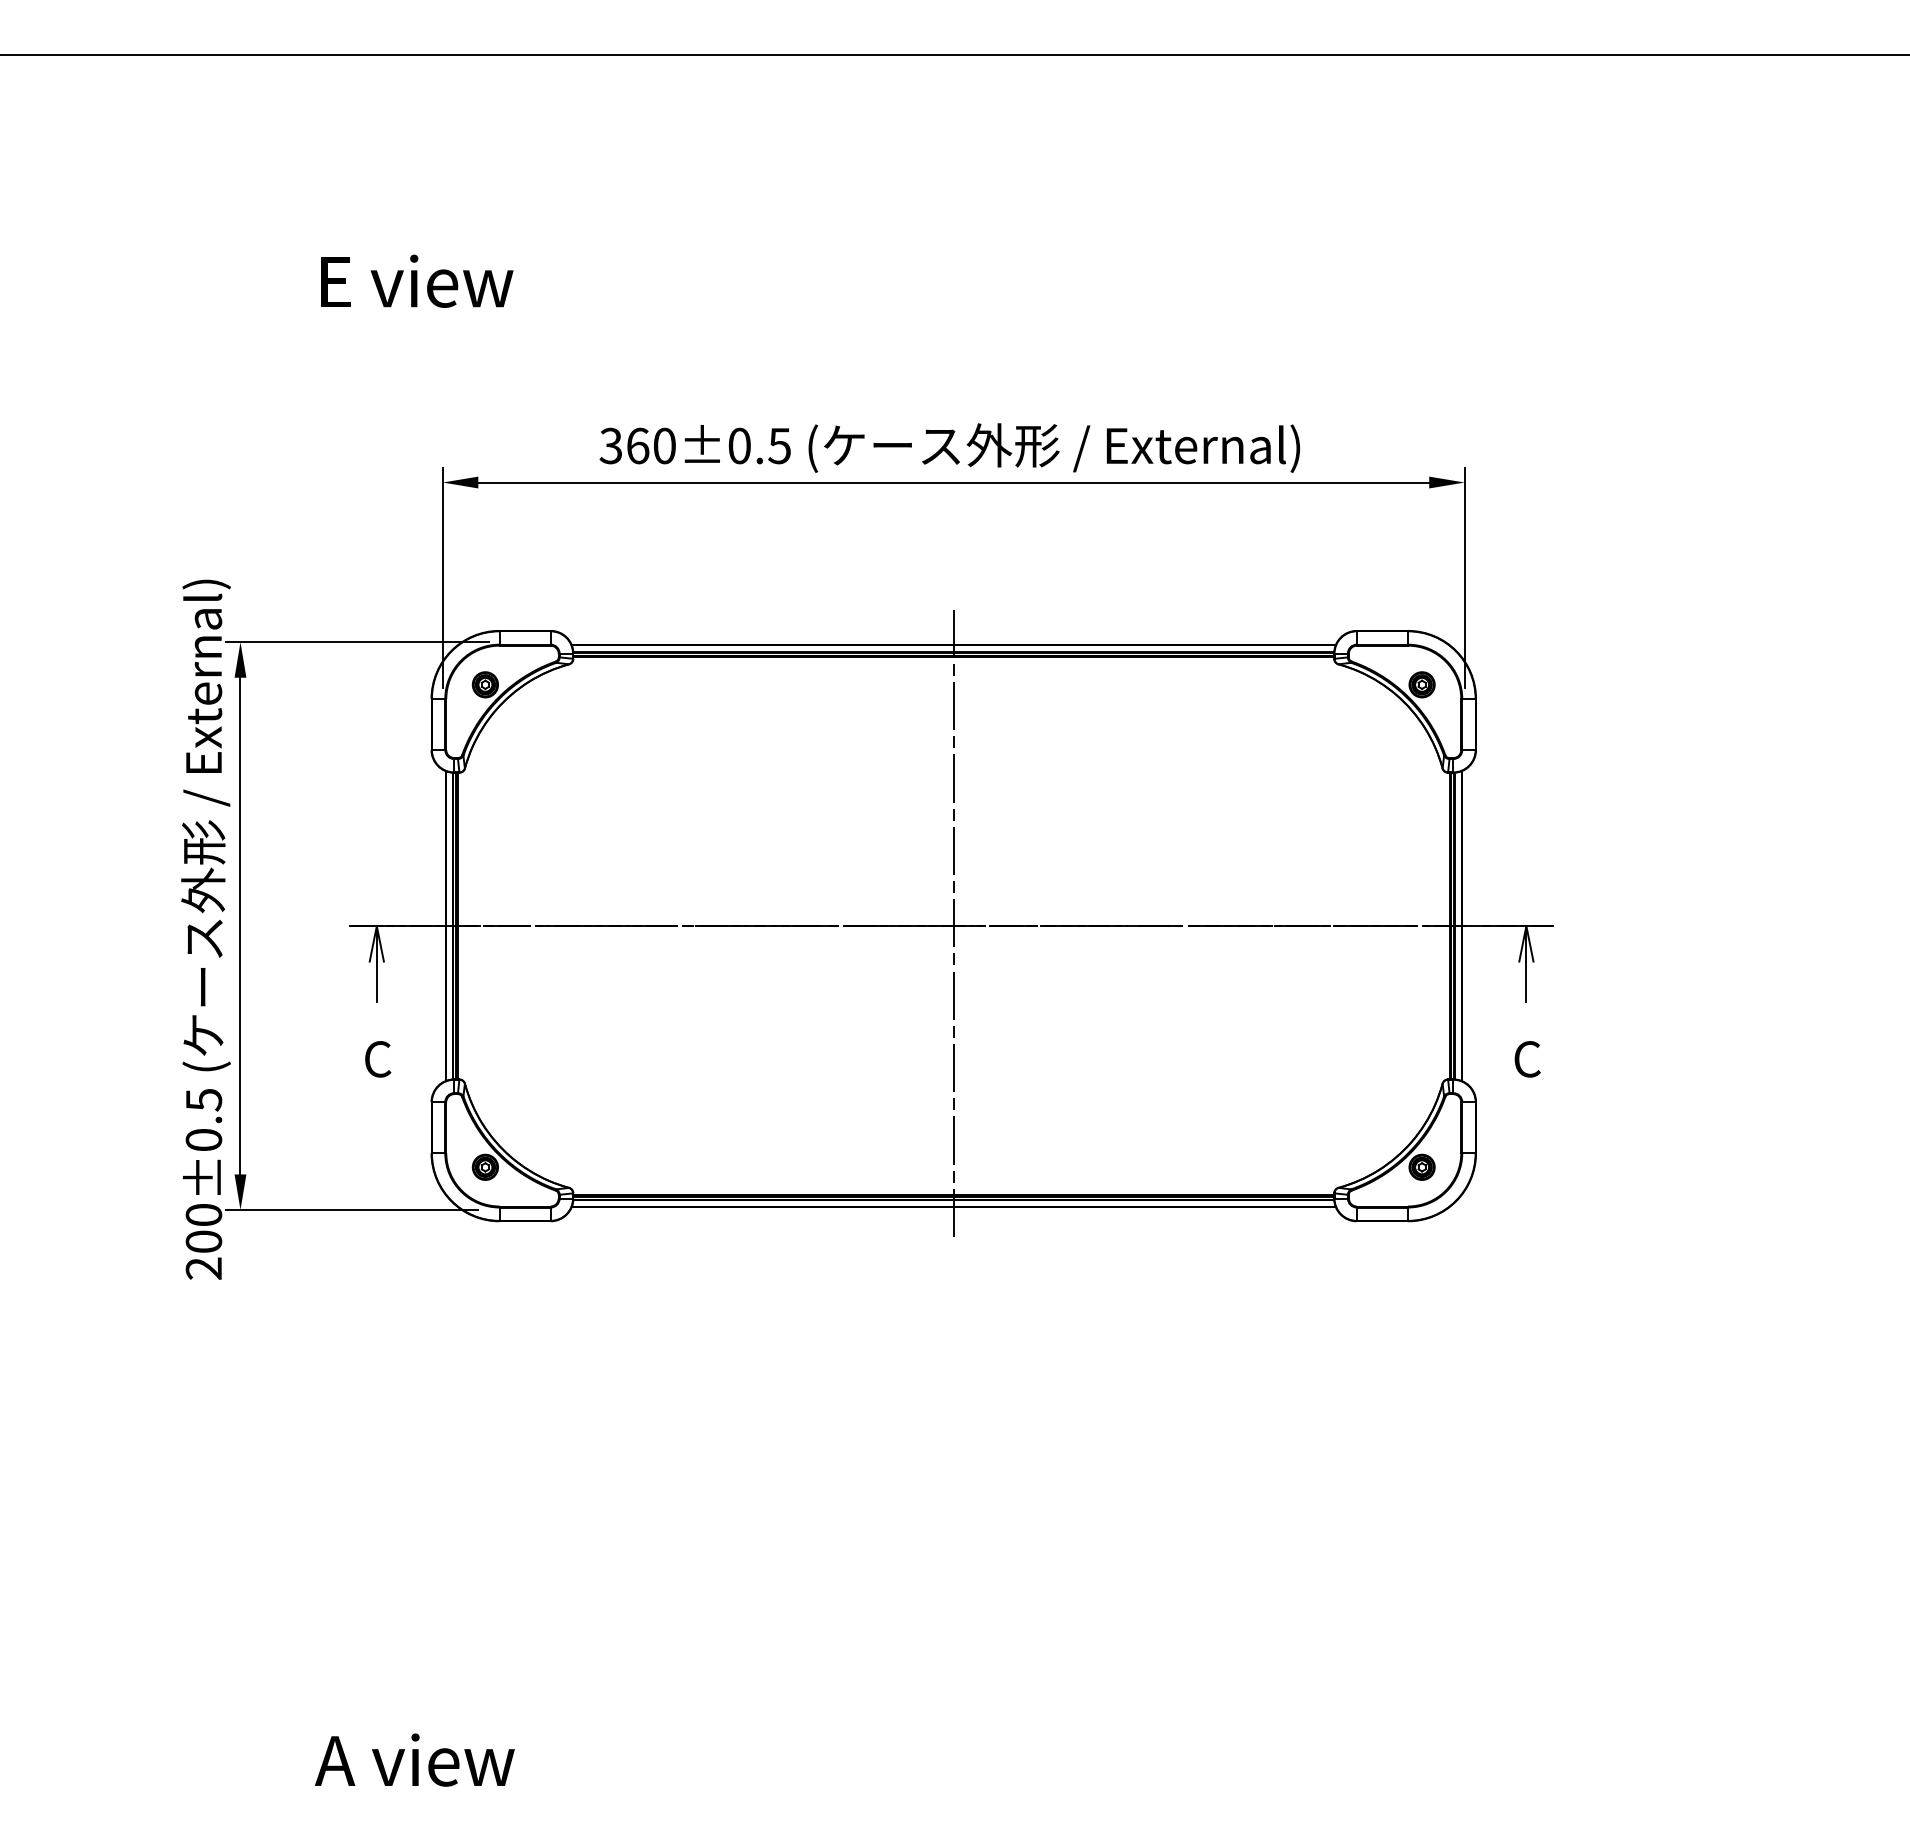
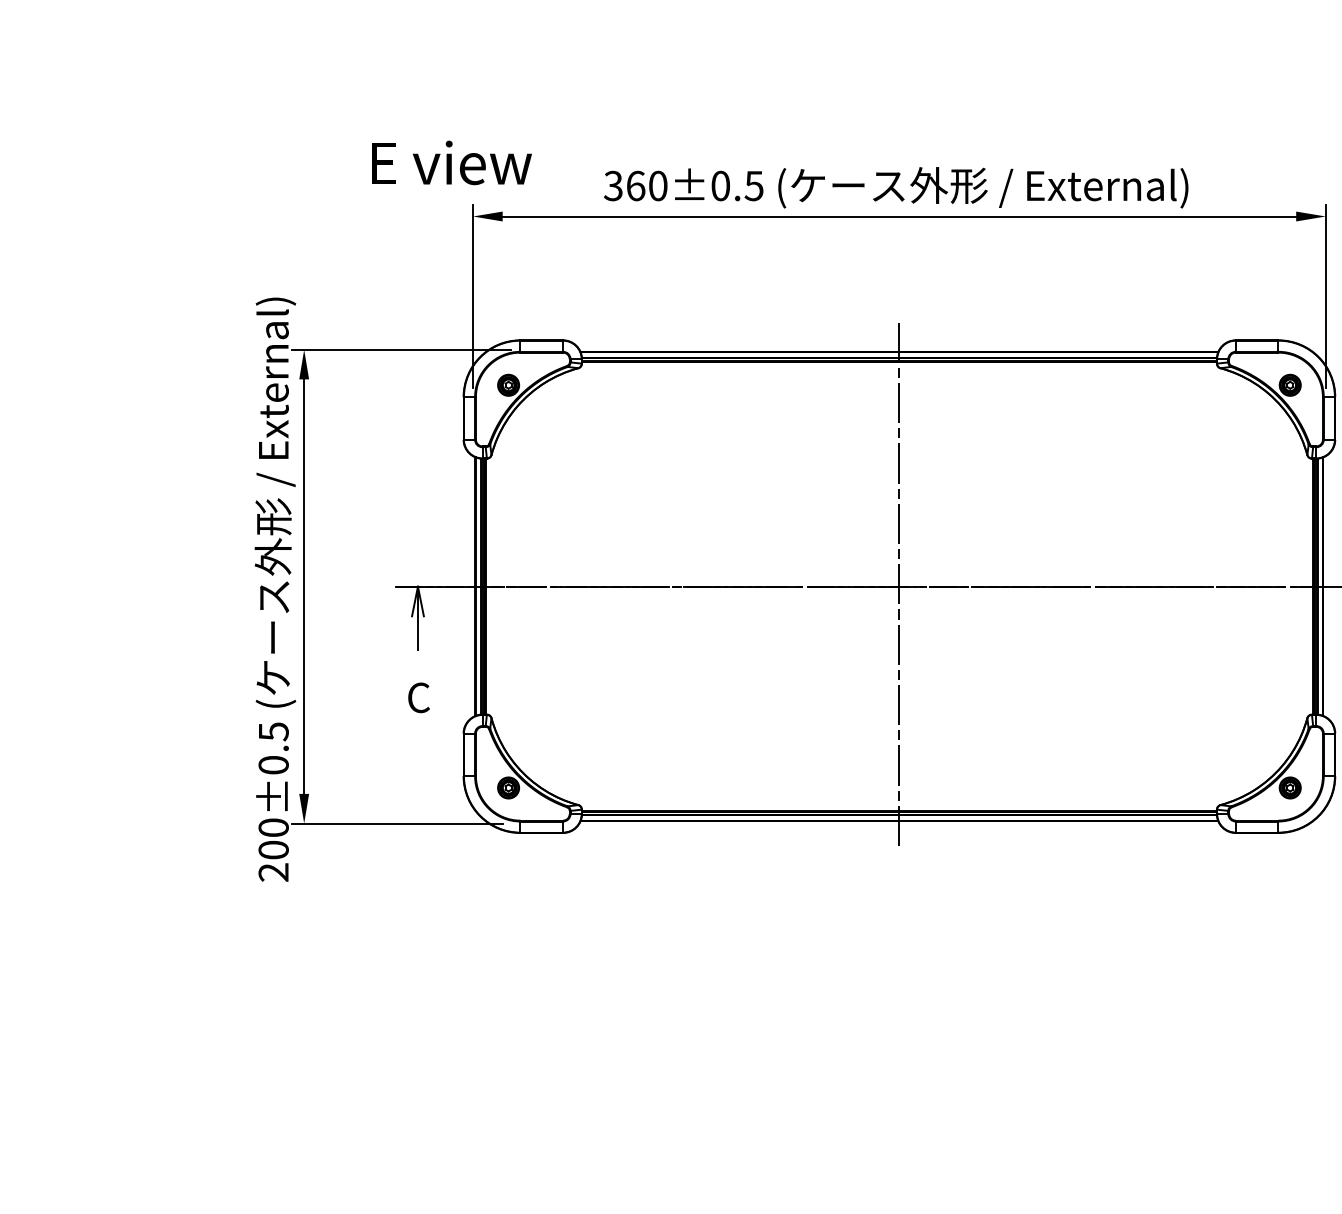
text: (417, 280) -> (451, 162), moved

